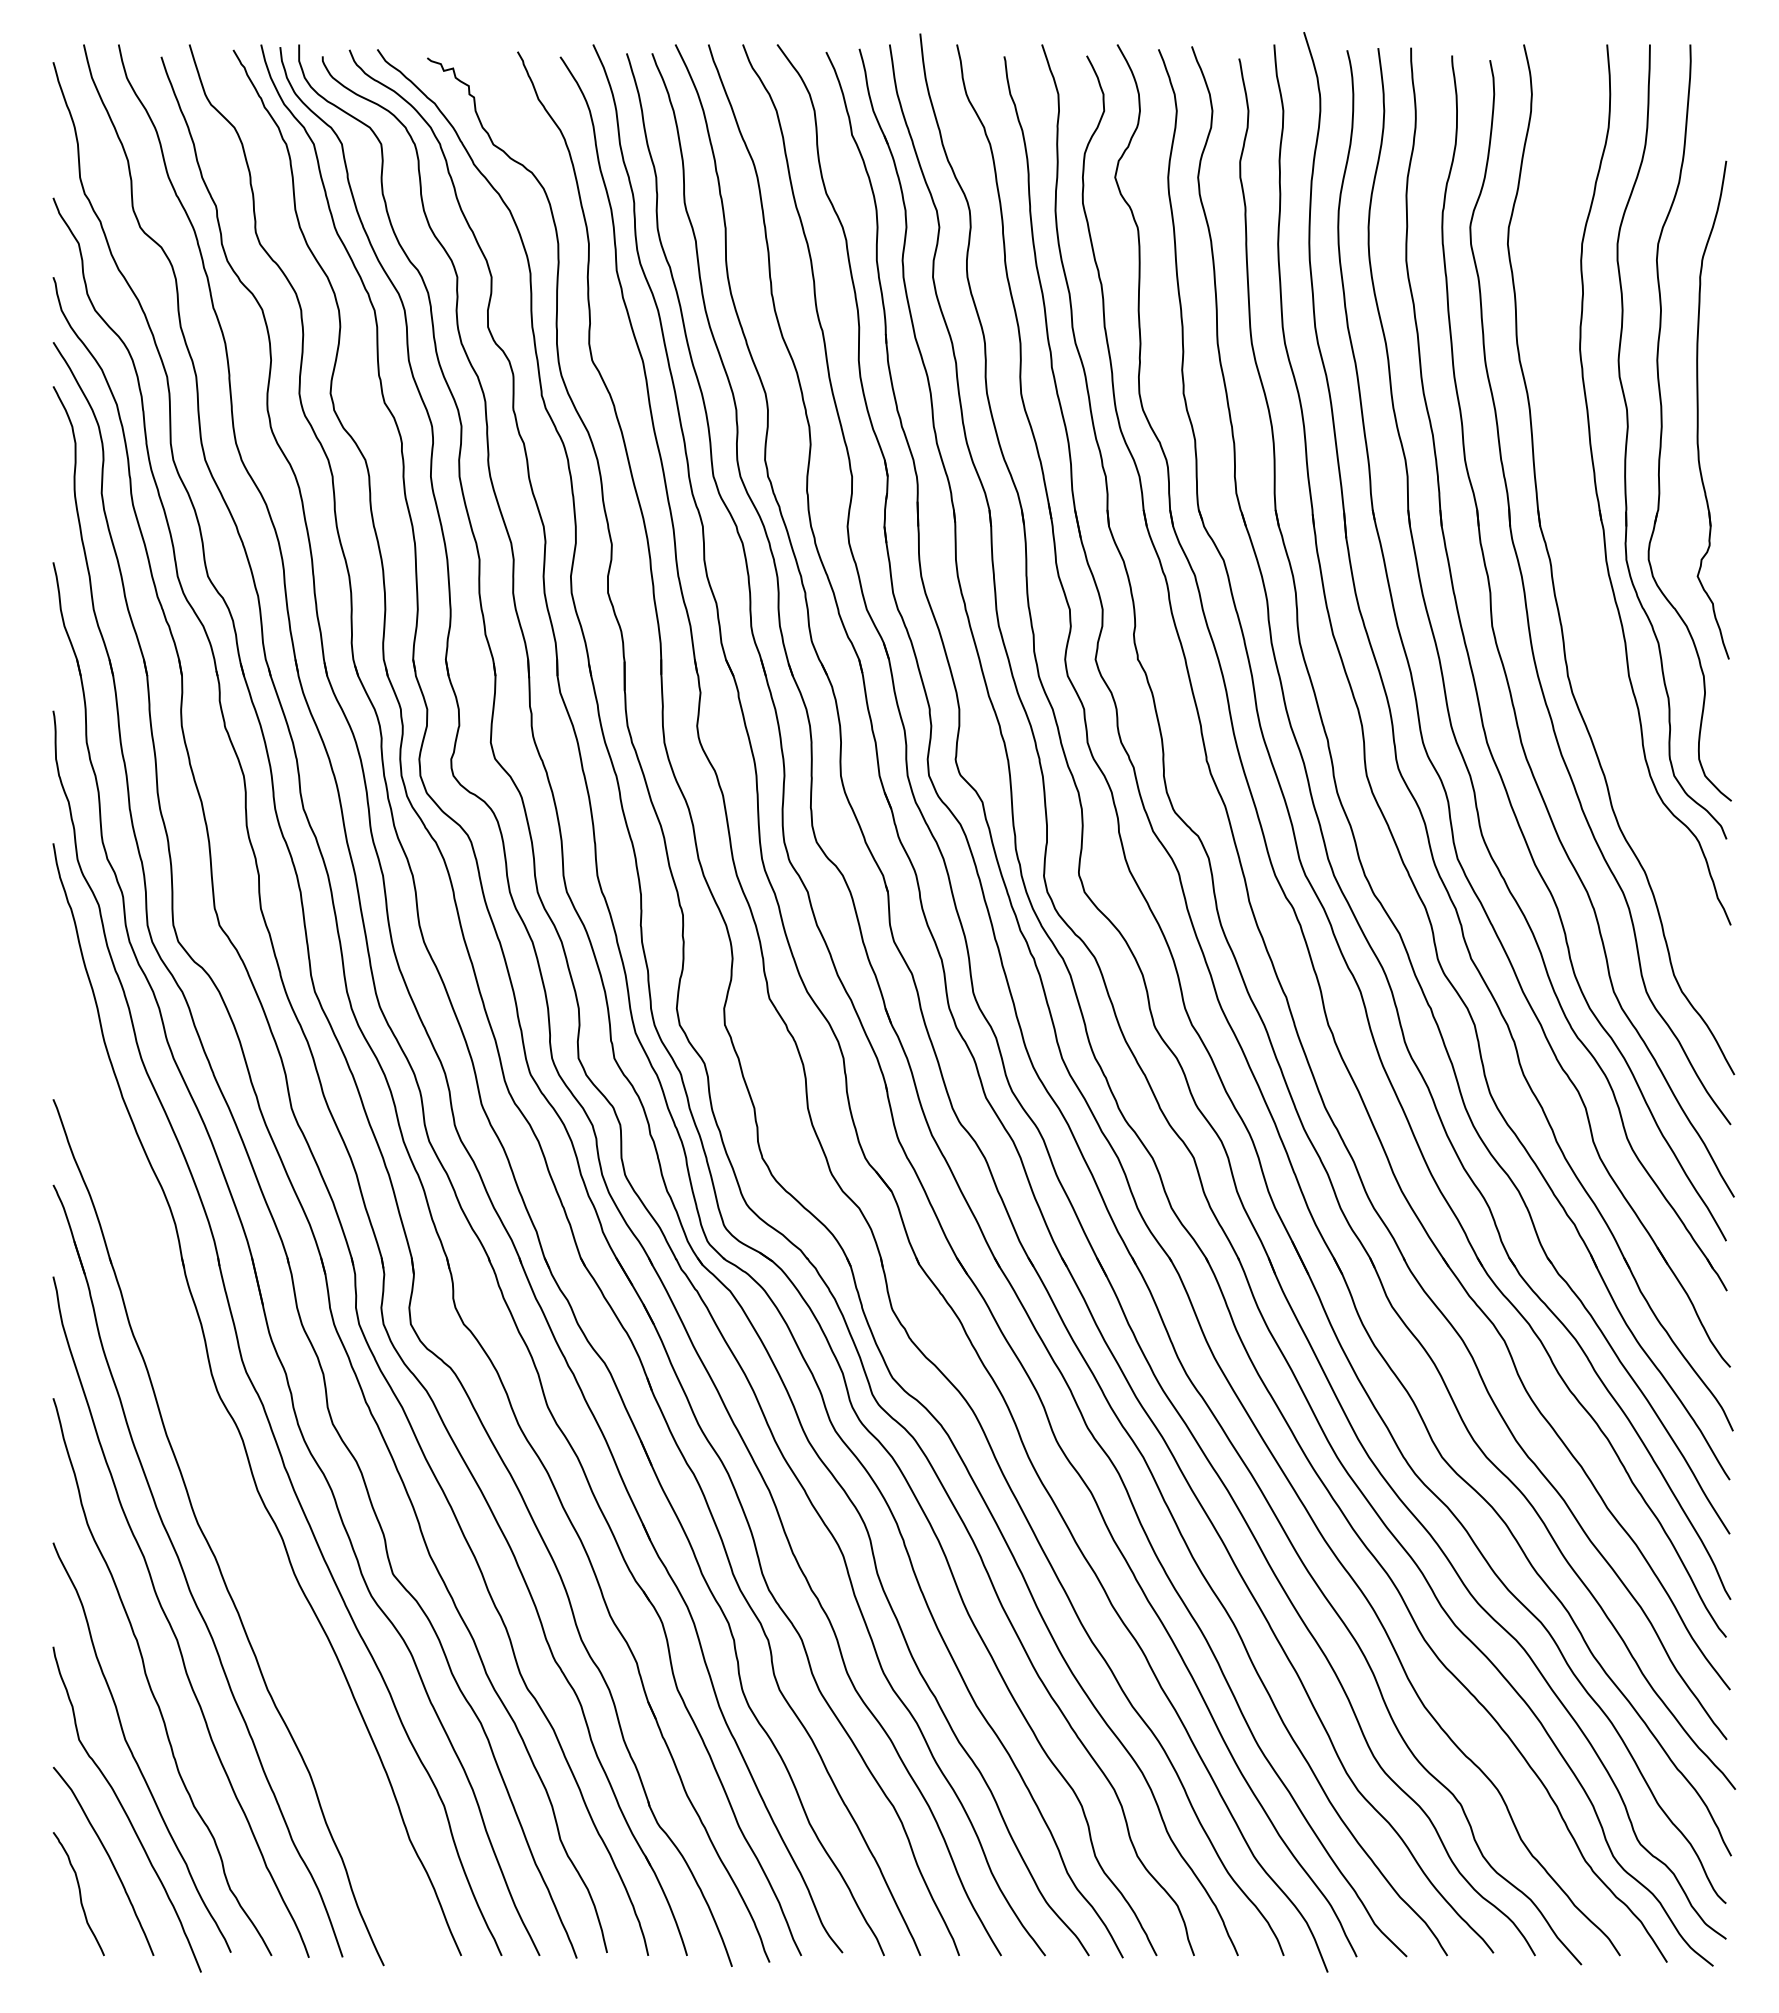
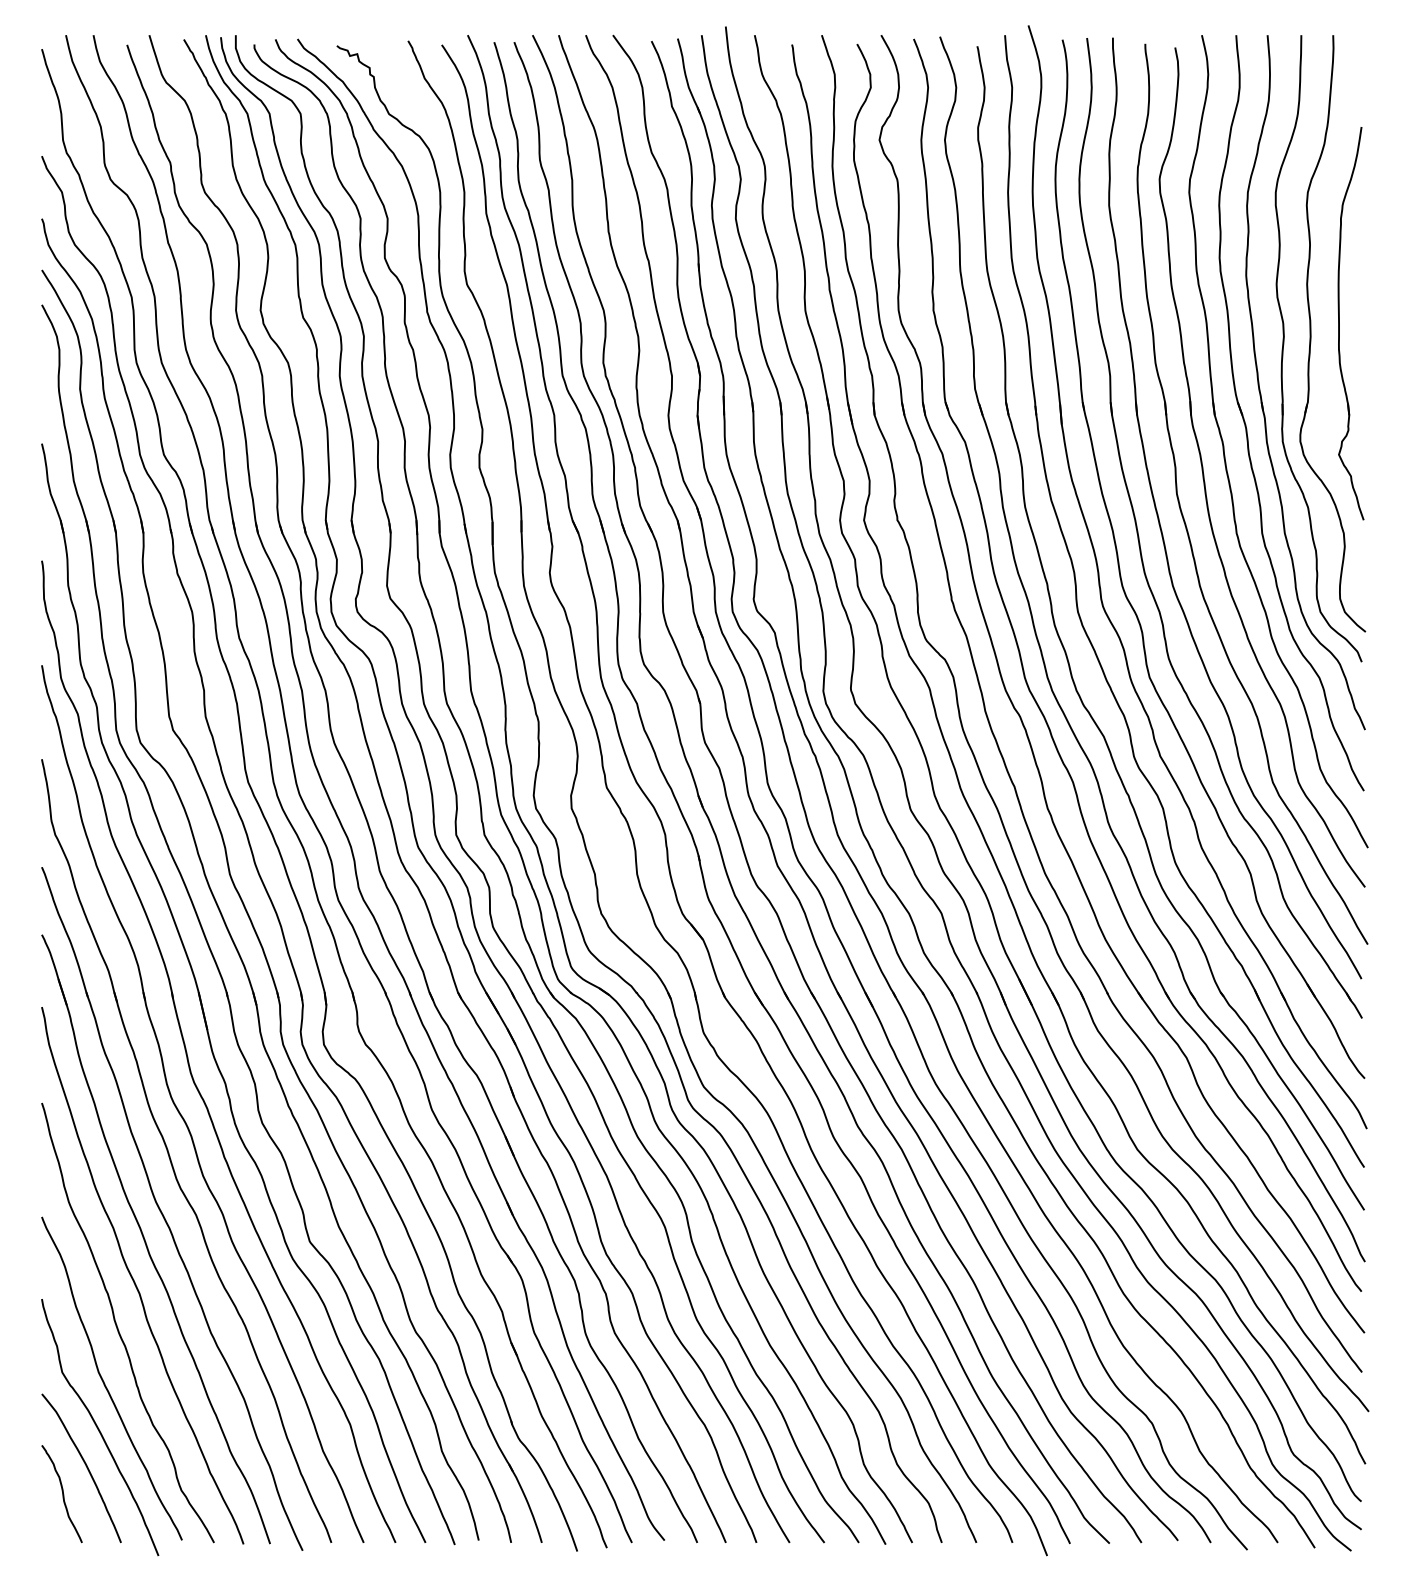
part: (1580, 539) -> (1246, 425), added
part: (215, 1463) -> (169, 1154), added

